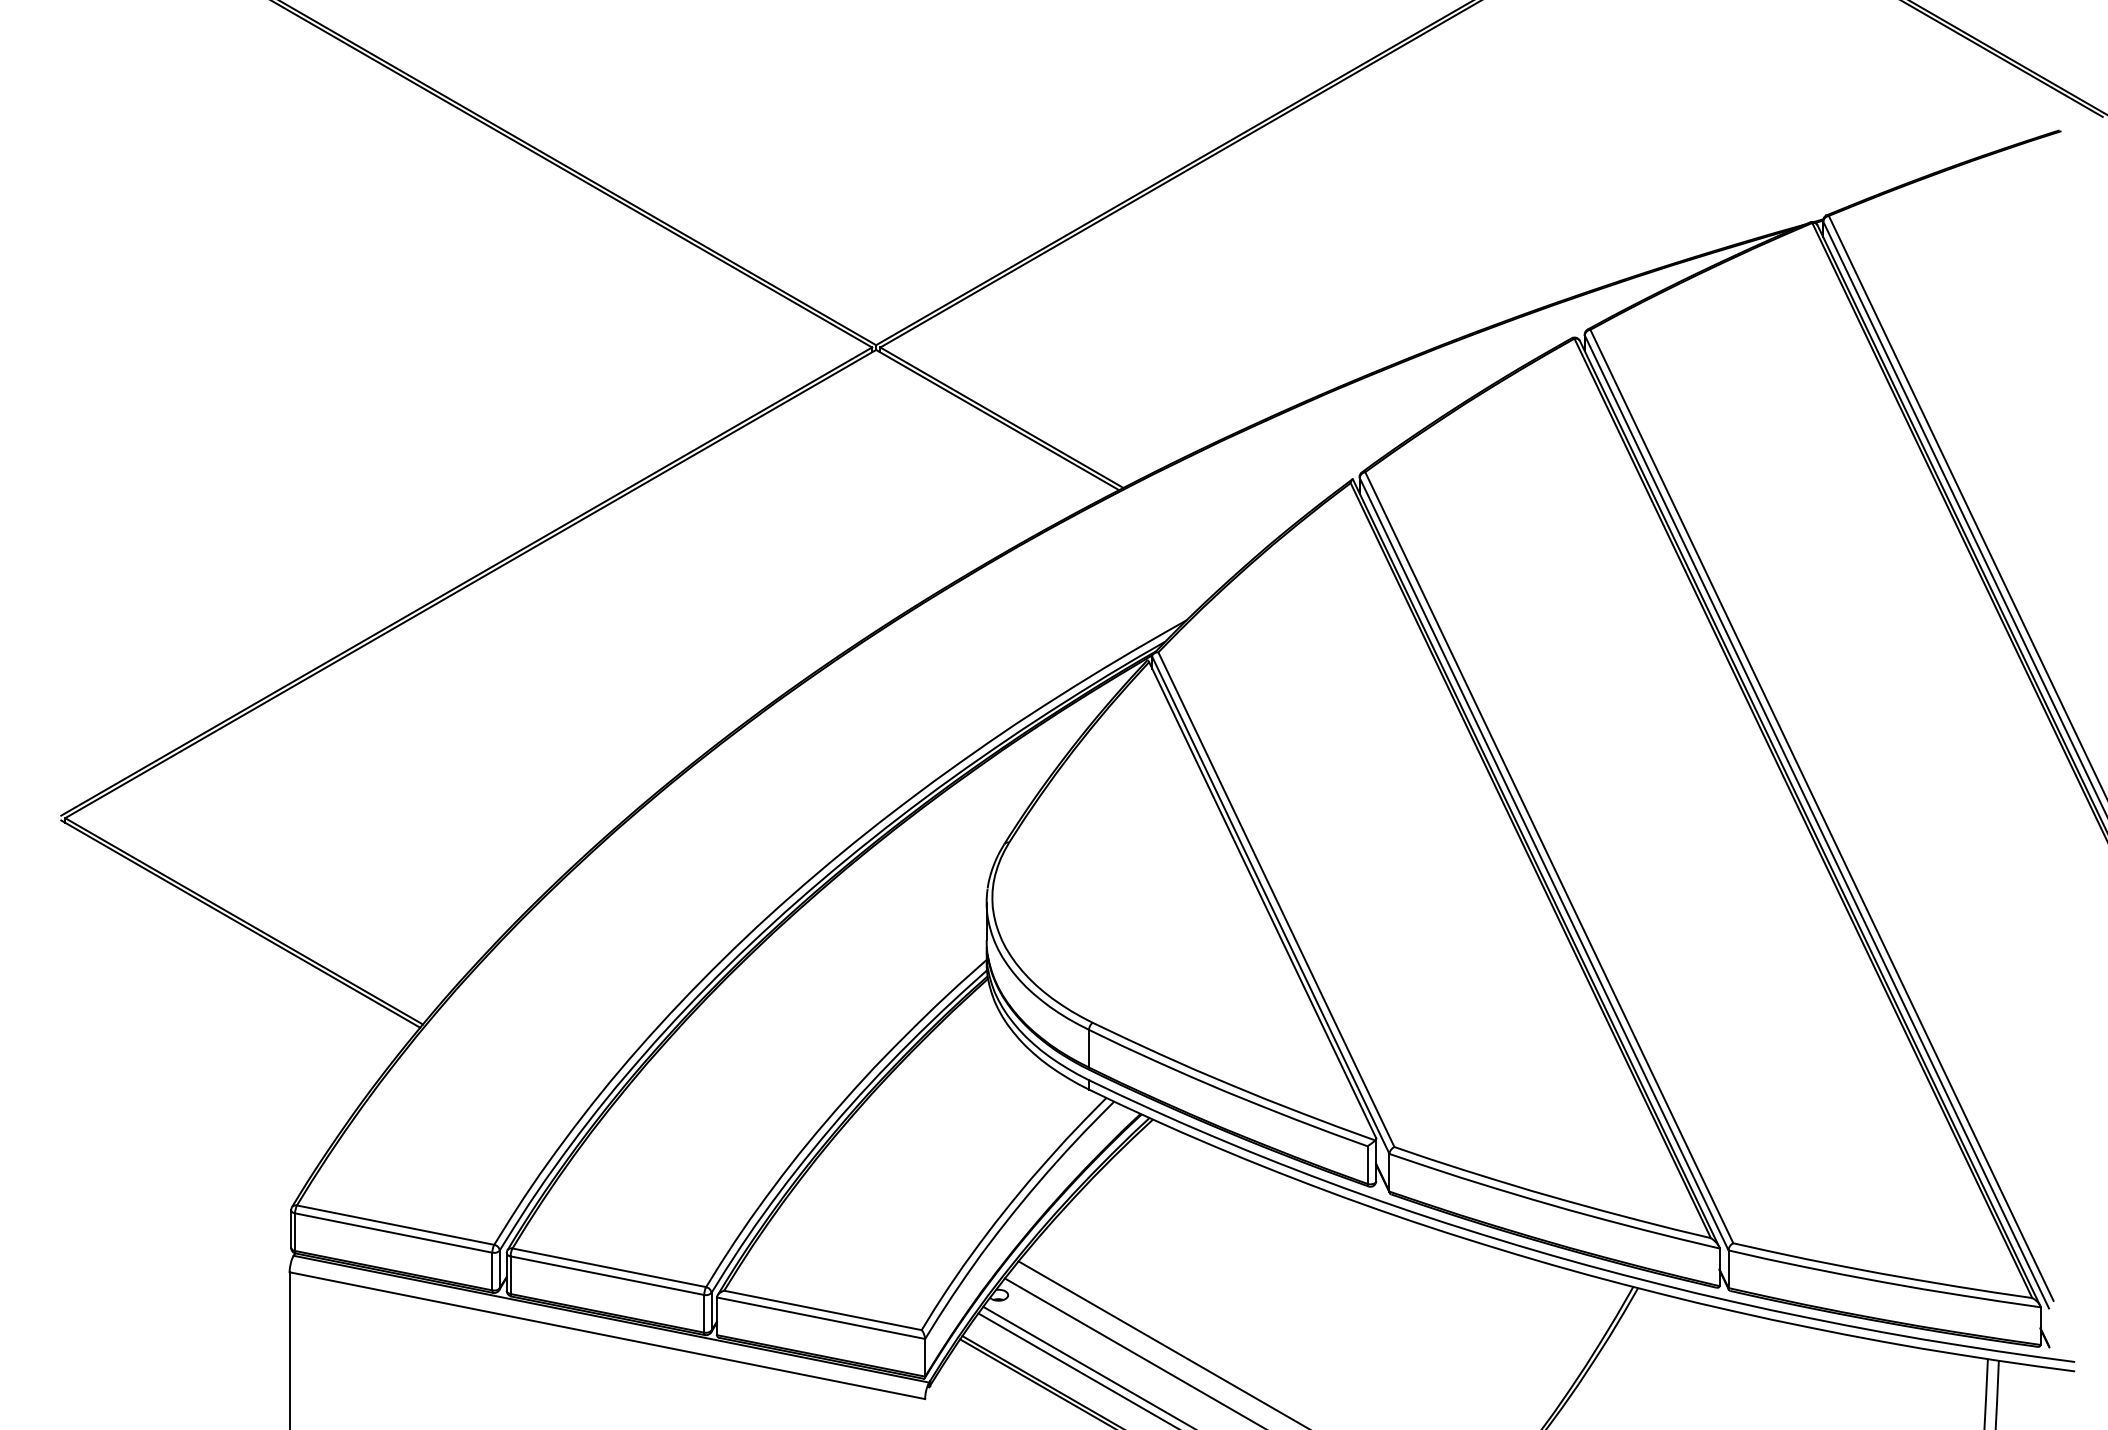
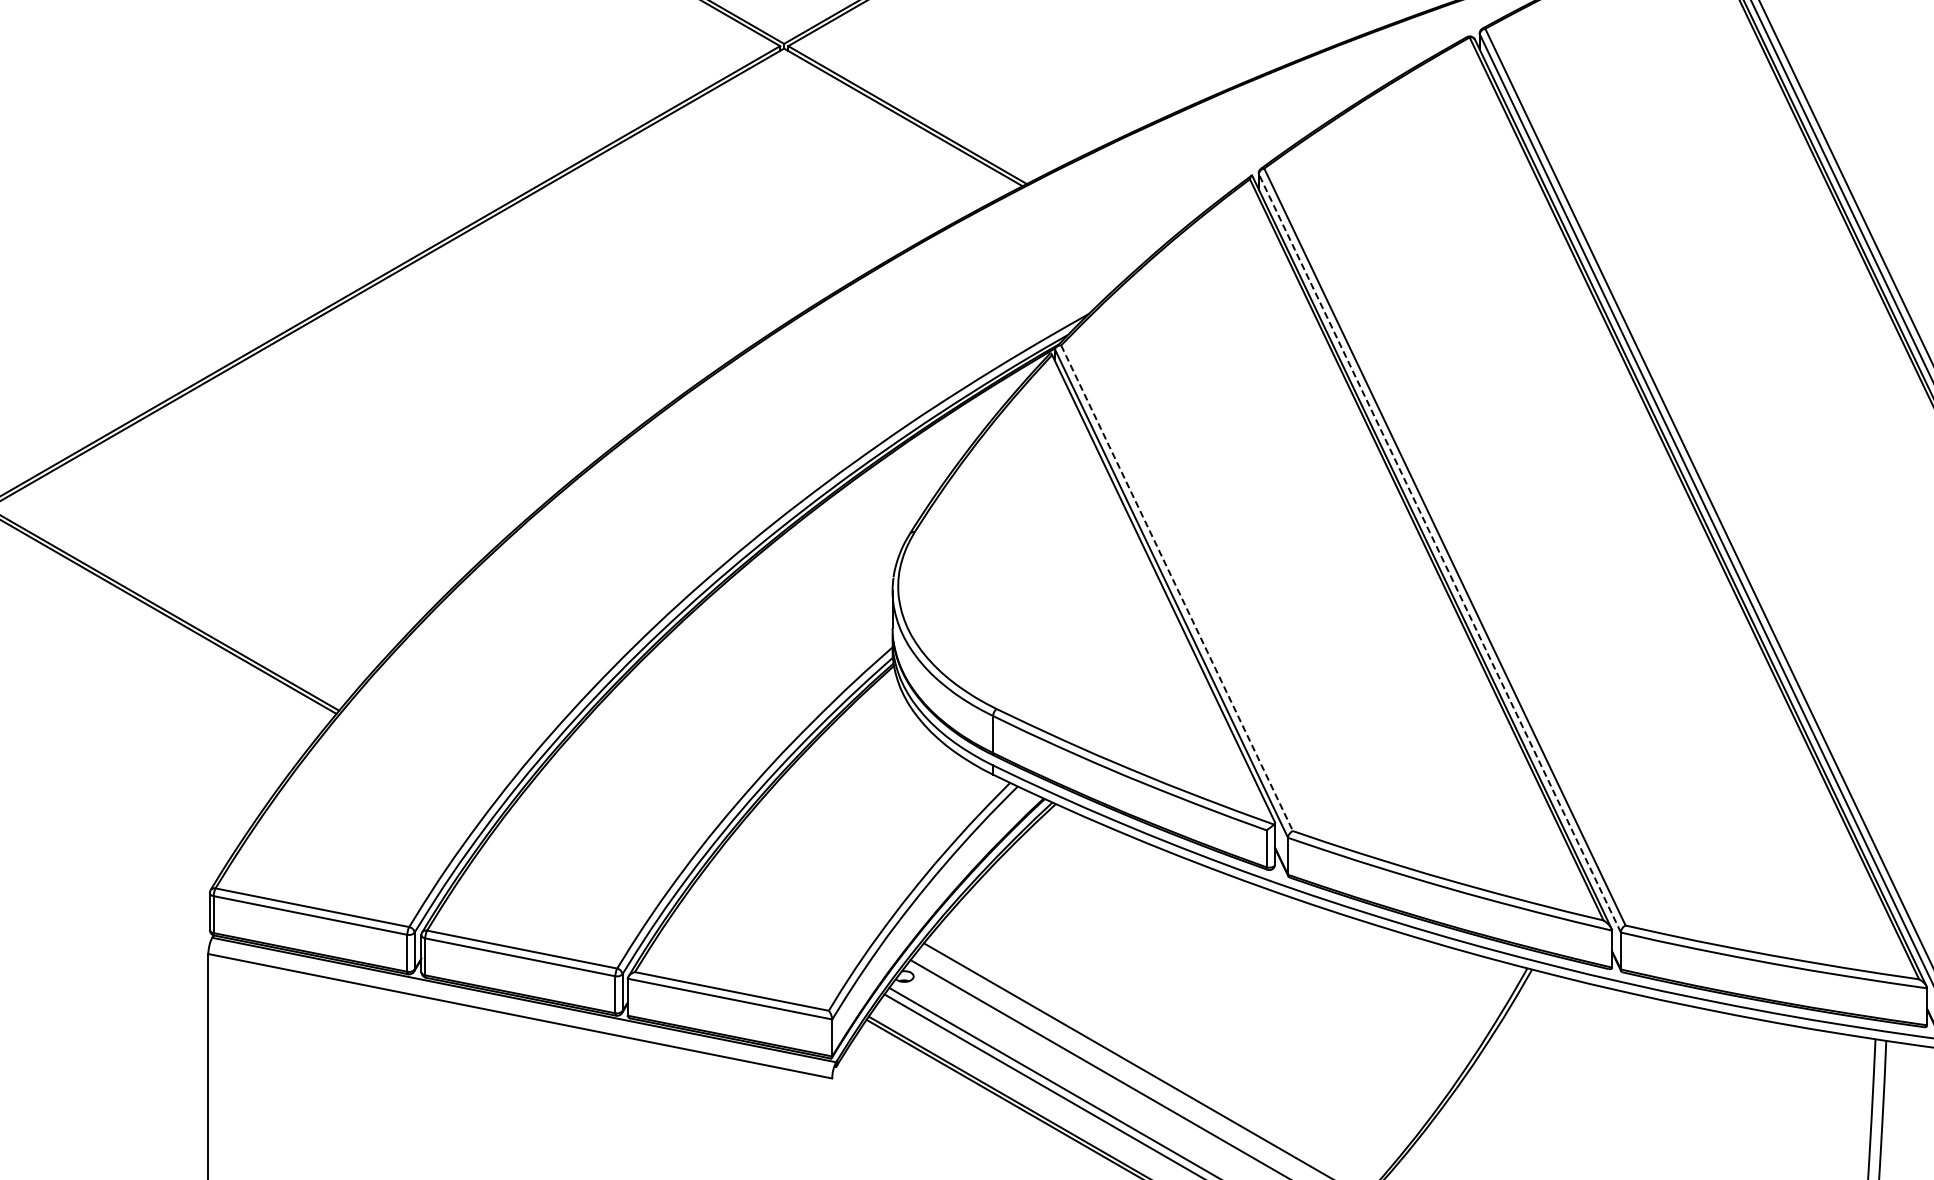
line: (1543, 863) -> (1439, 552), solid -> dashed
line: (1276, 900) -> (1177, 589), solid -> dashed

